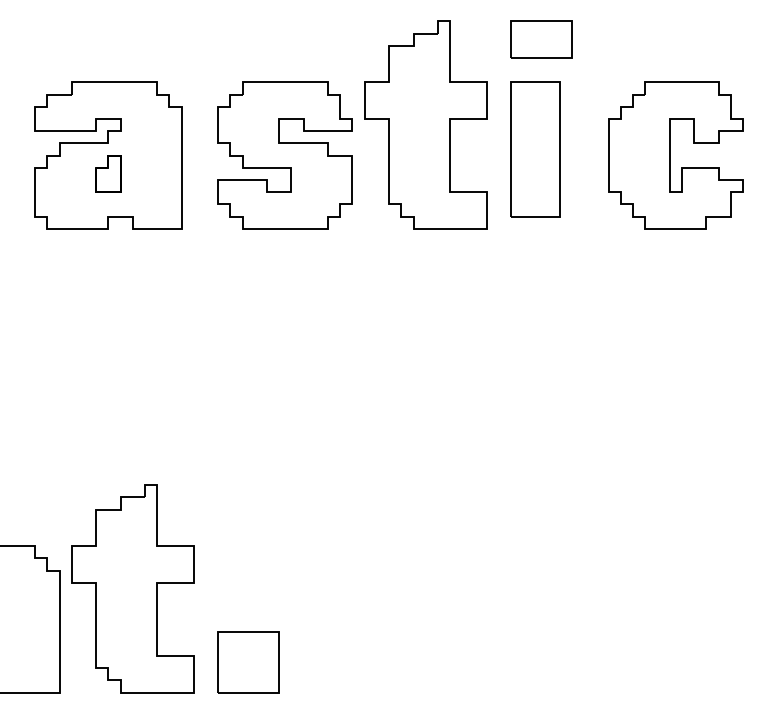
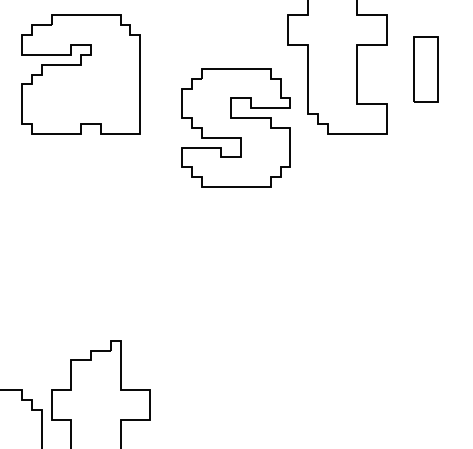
part: (535, 149) -> (426, 69), size x0.6
part: (284, 155) -> (235, 127), moved
part: (108, 173) -> (81, 89), removed

